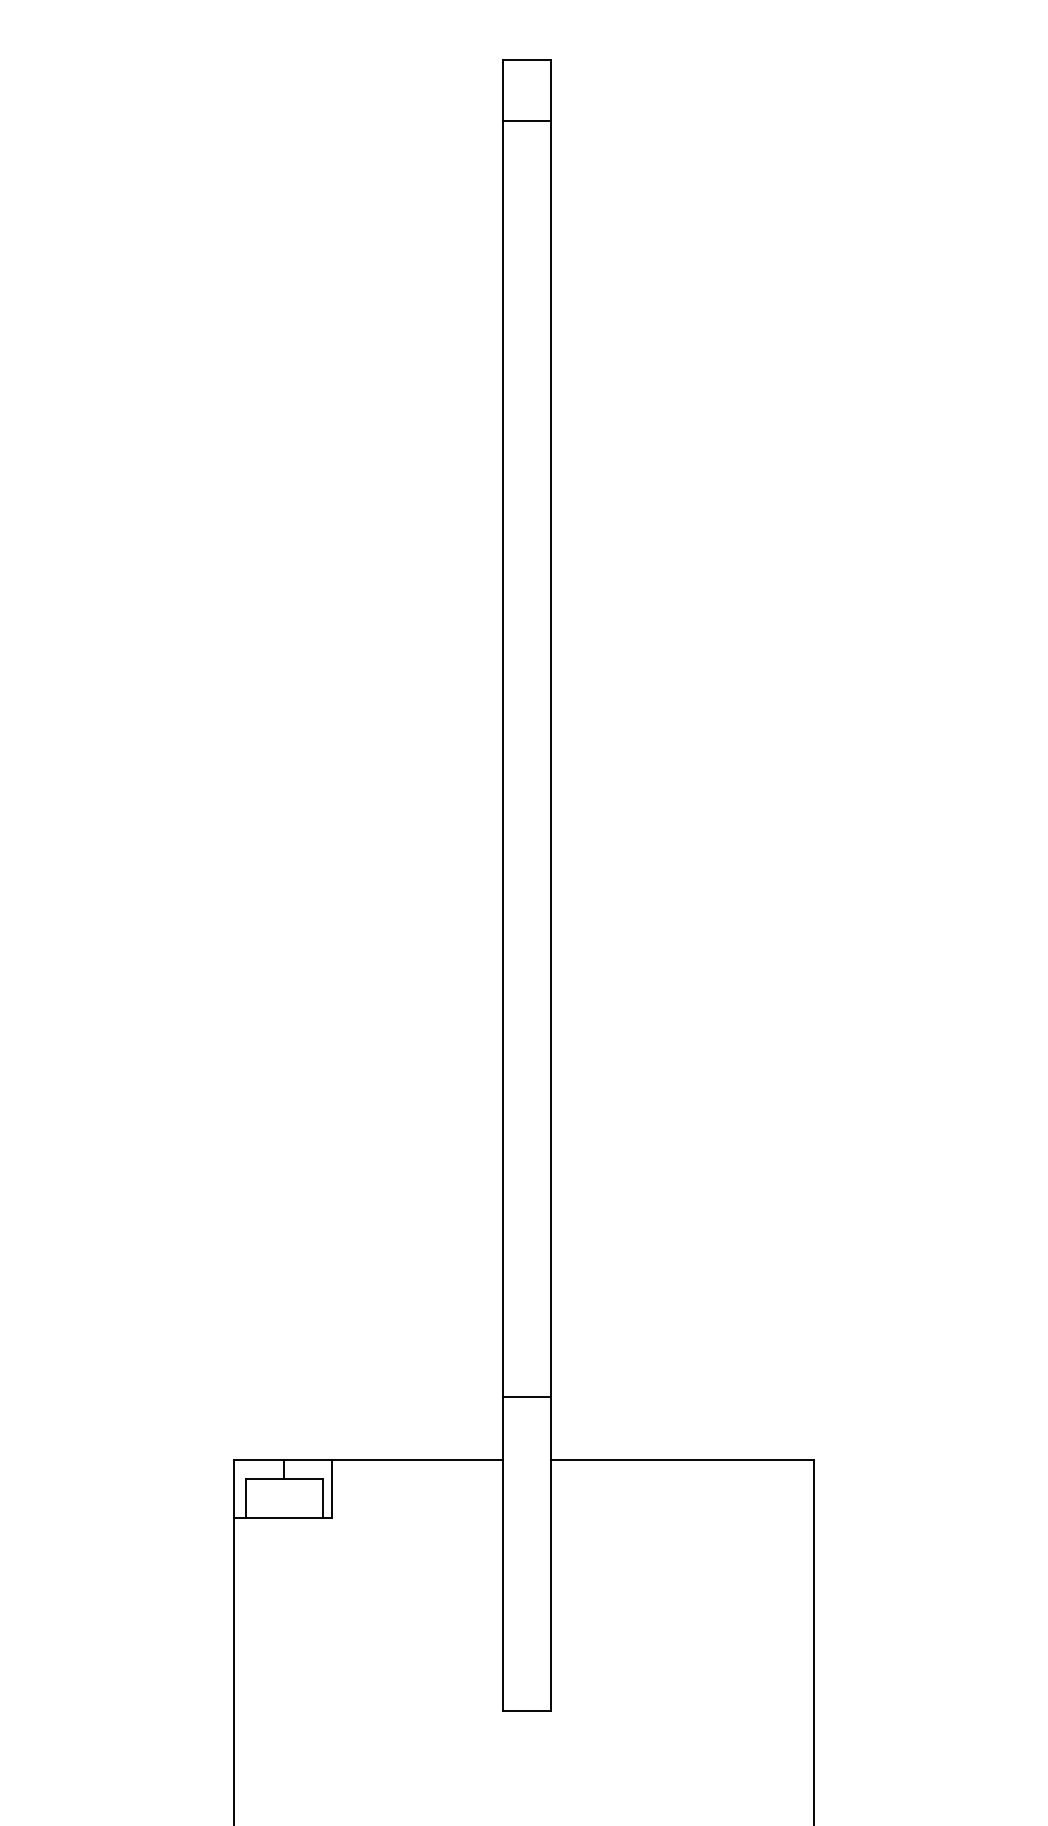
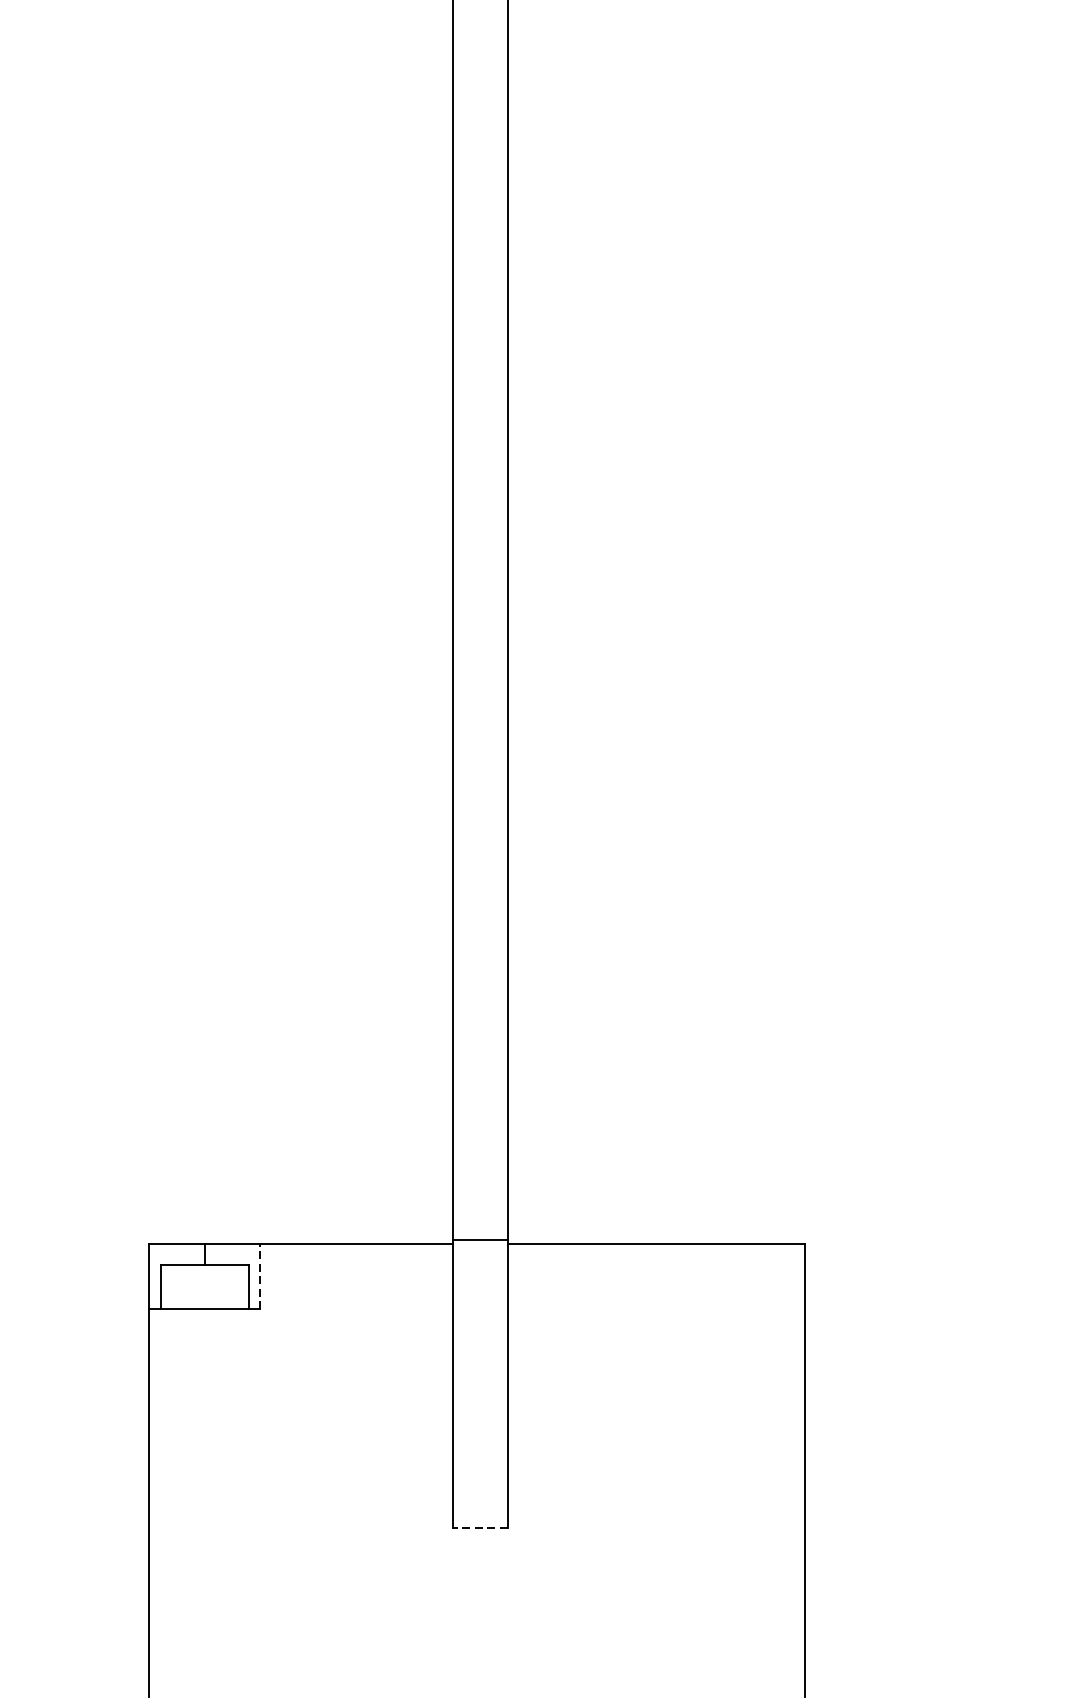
line: (526, 1396) -> (479, 1240), moved
line: (332, 1488) -> (259, 1276), solid -> dashed
line: (526, 1710) -> (479, 1527), solid -> dashed

